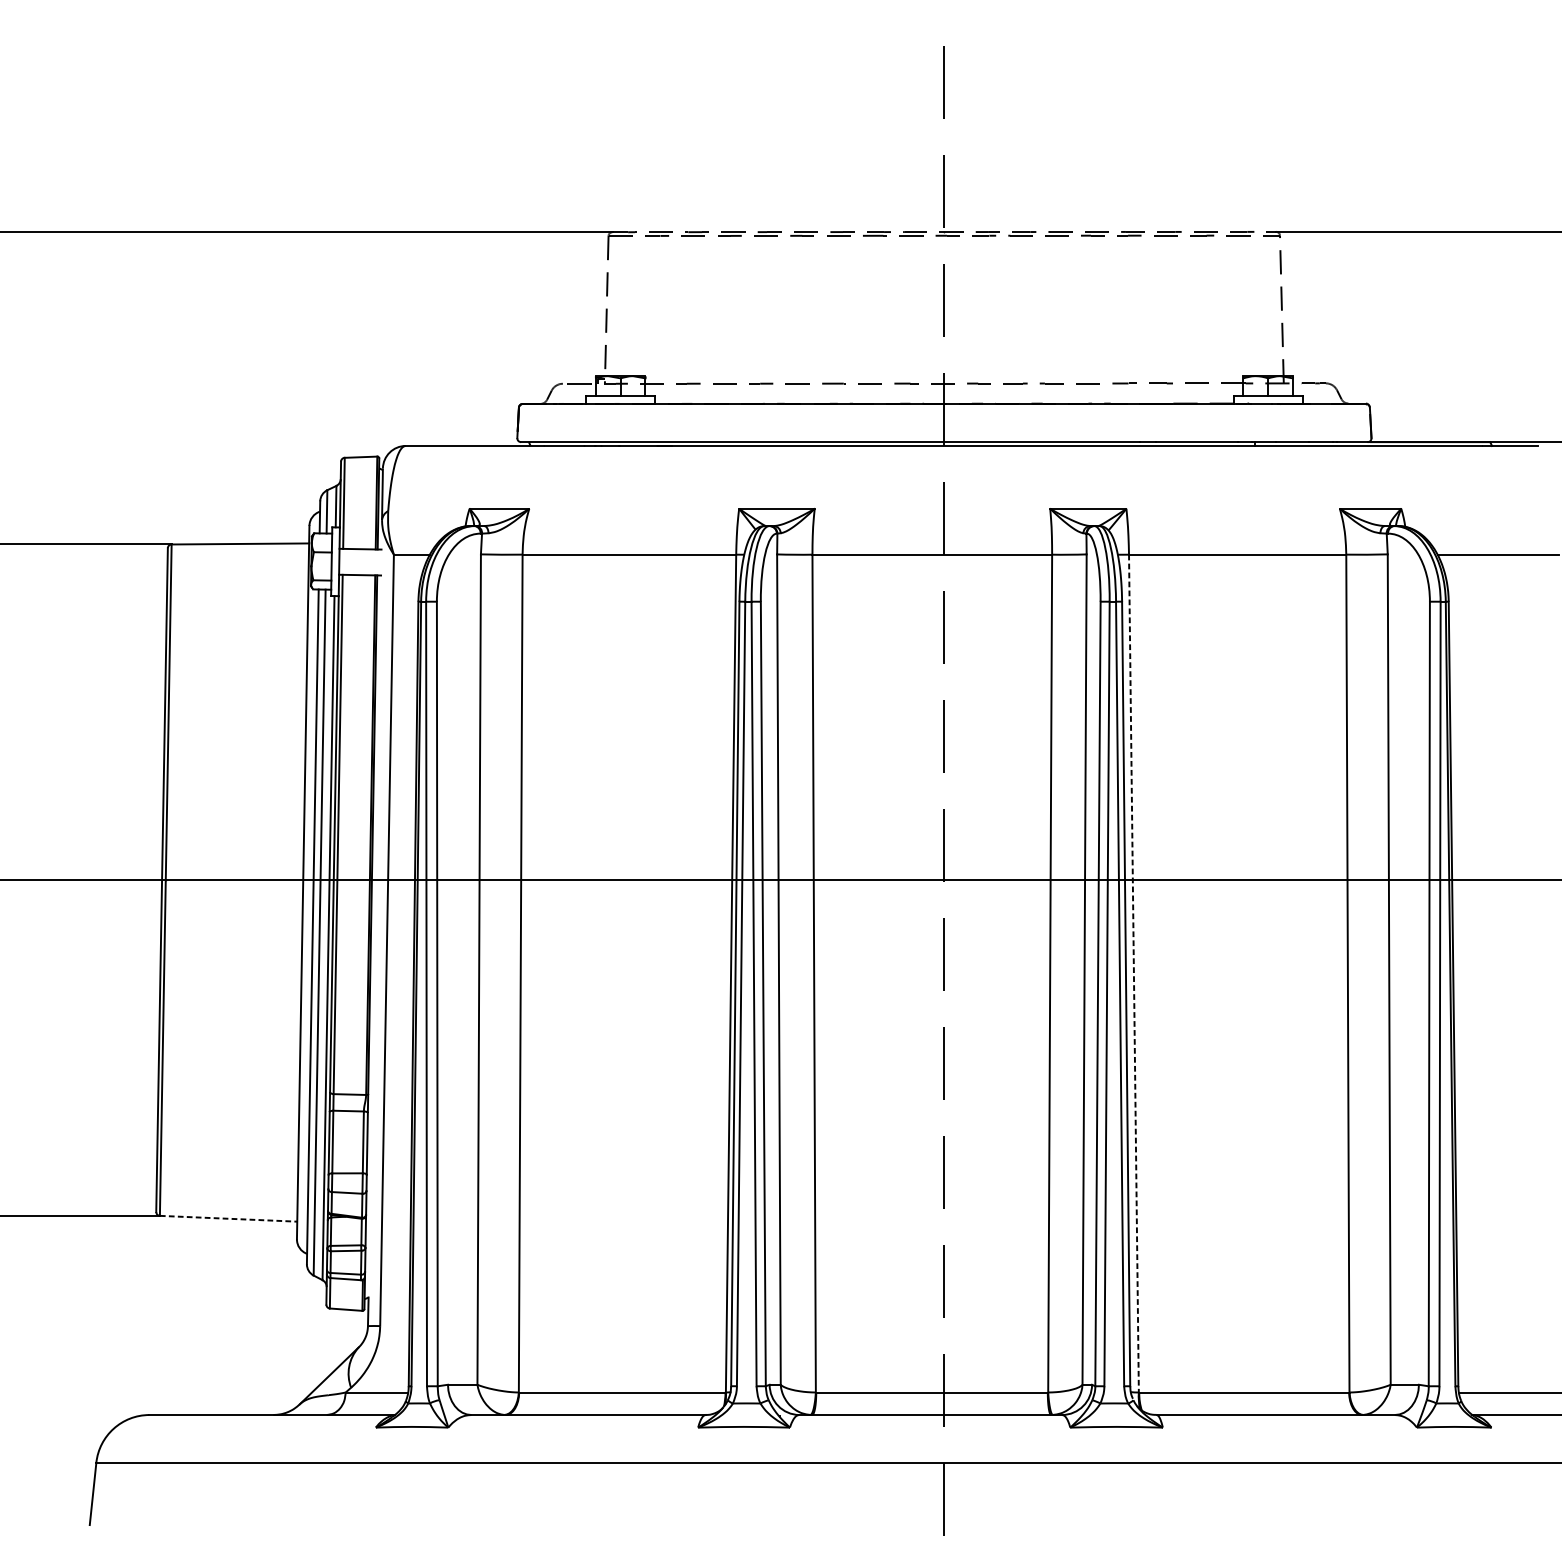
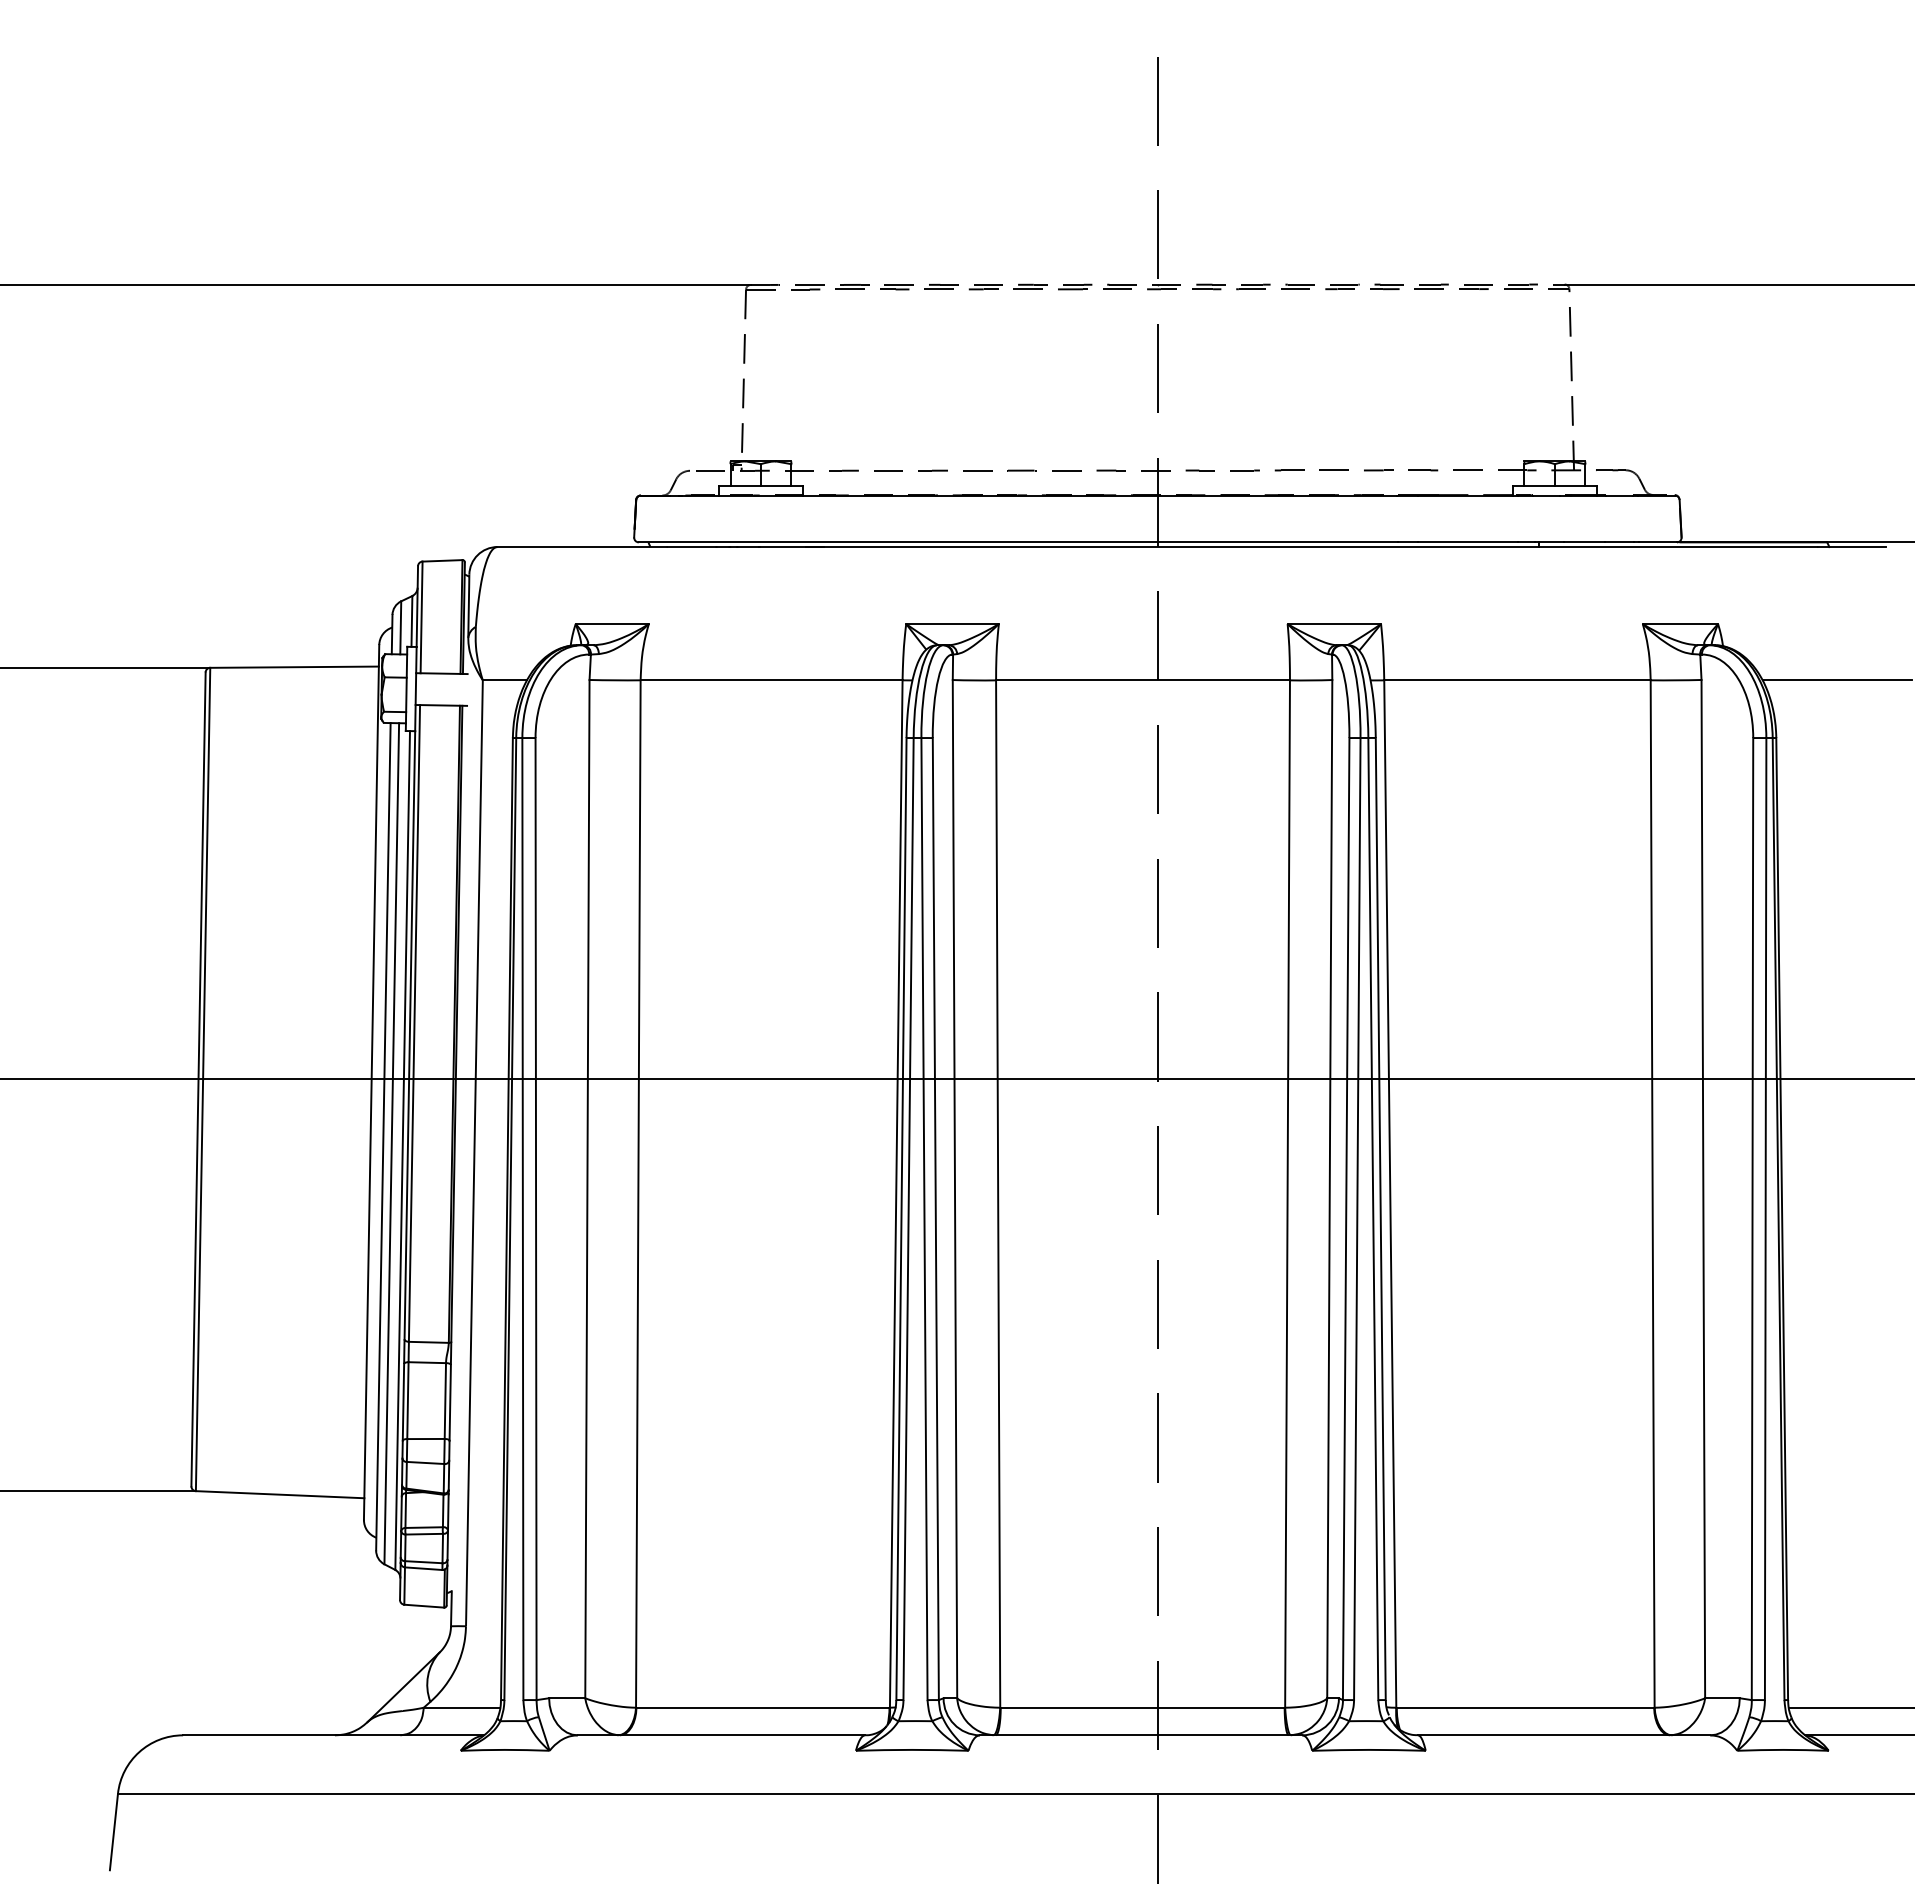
line: (1134, 973) -> (1390, 1193), dashed -> solid
line: (228, 1218) -> (280, 1494), dashed -> solid

